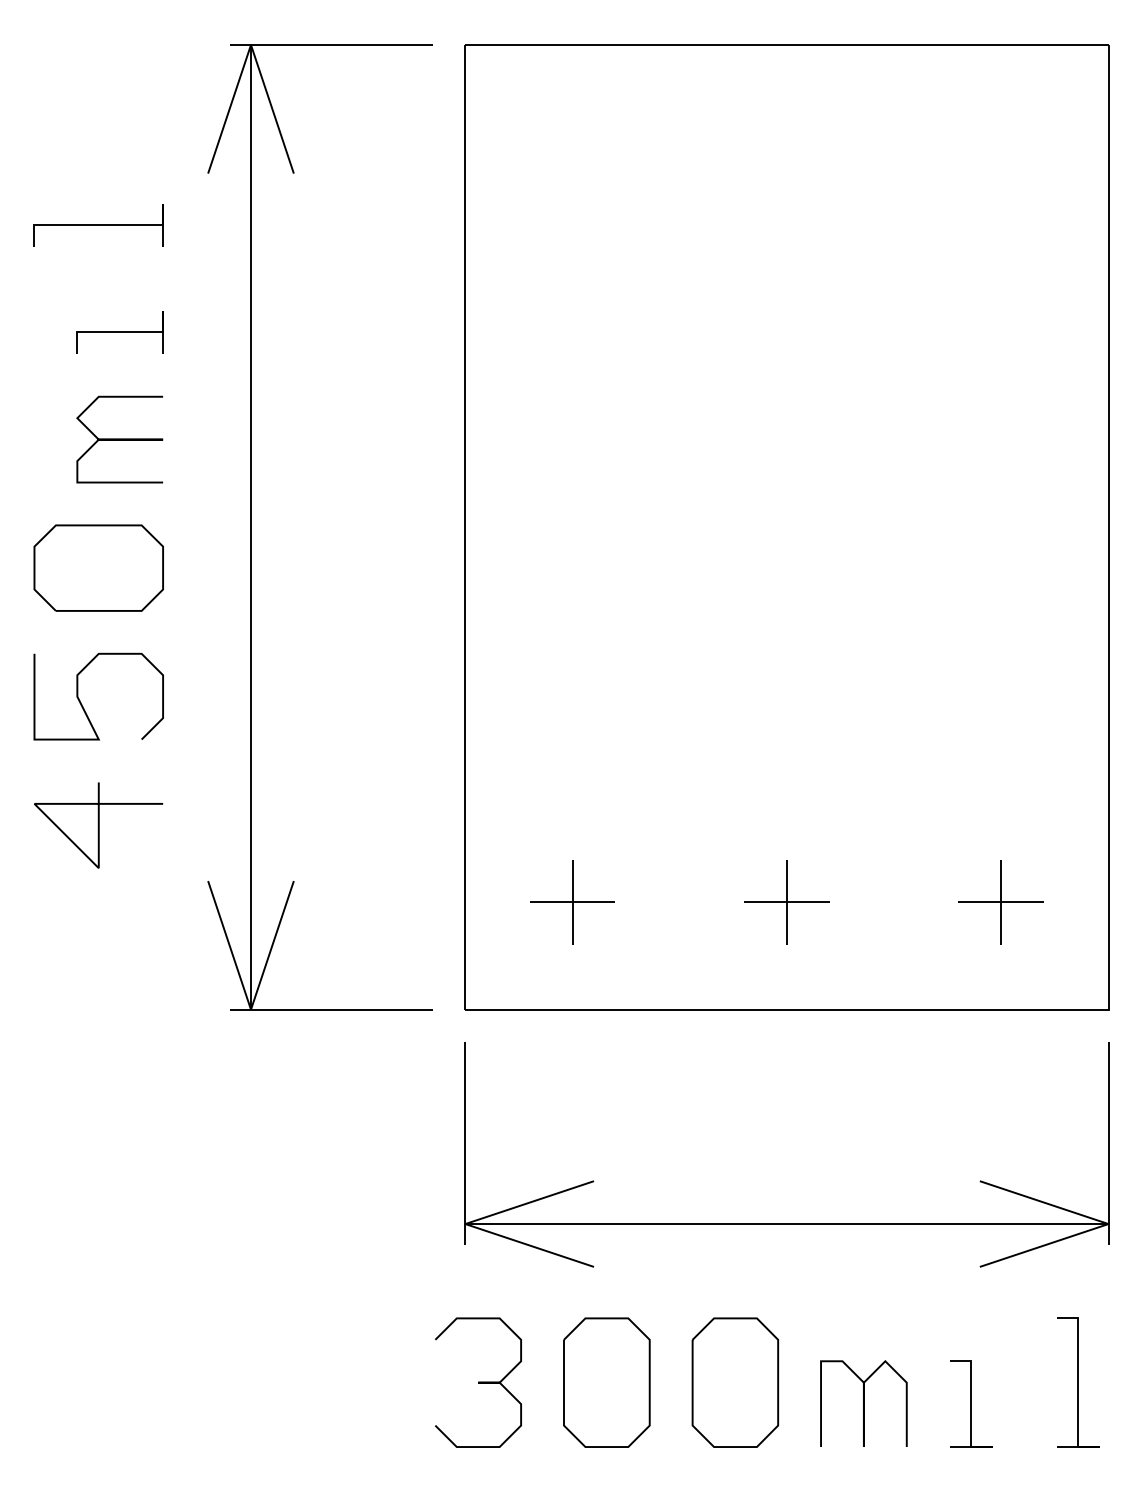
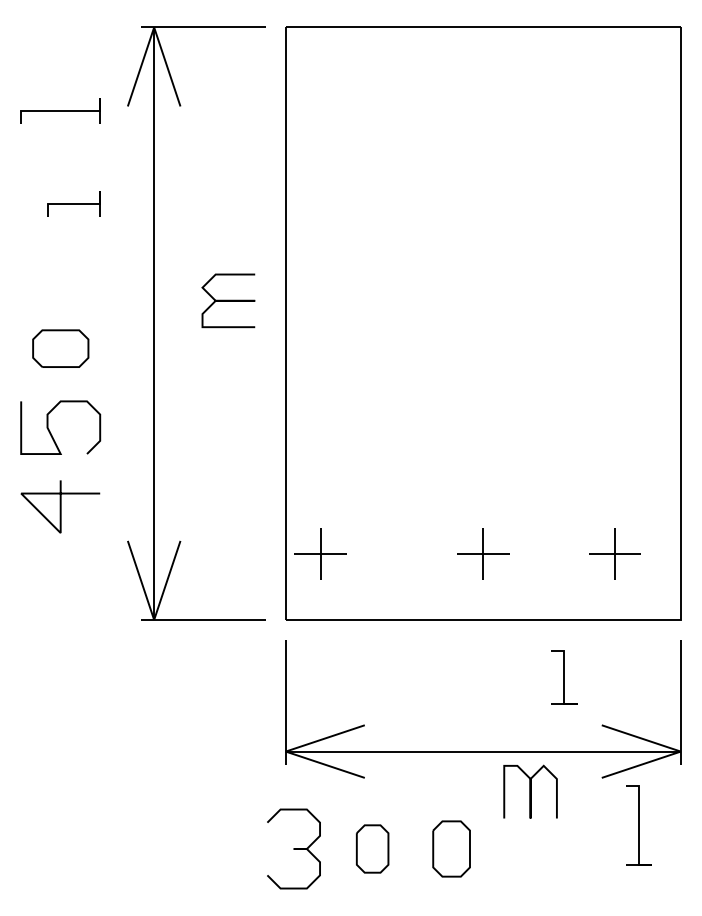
line: (98, 224) -> (60, 110), moved
curve: (119, 439) -> (228, 300), moved
part: (98, 567) -> (60, 348), size x0.7
part: (572, 901) -> (320, 553), moved
part: (606, 1381) -> (372, 848), size x0.6
part: (735, 1381) -> (451, 848), size x0.7
line: (1077, 1383) -> (638, 825), moved
curve: (863, 1403) -> (530, 791), moved
line: (971, 1404) -> (564, 677), moved

